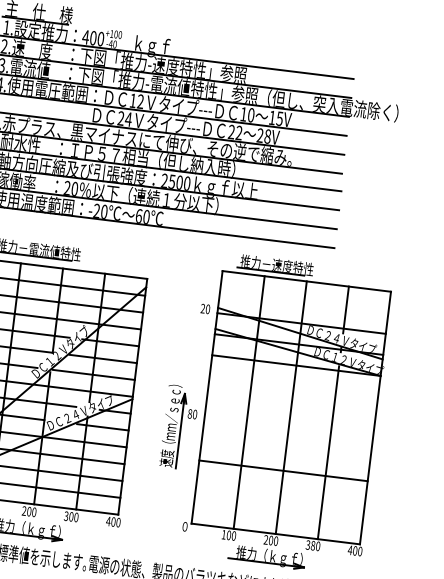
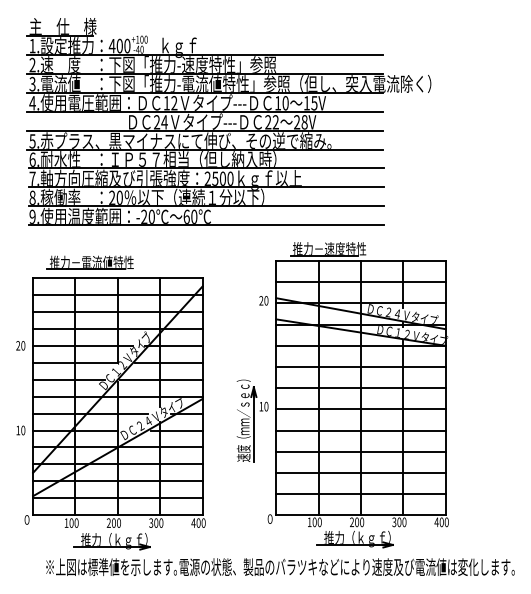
line: (303, 302) -> (360, 282), added
line: (293, 387) -> (360, 367), added
line: (290, 407) -> (360, 388), added
text: (190, 413) -> (261, 406), 80 -> 10
line: (288, 428) -> (360, 409), added
line: (285, 449) -> (360, 430), added
line: (280, 491) -> (360, 472), added
line: (277, 513) -> (360, 494), added
text: (313, 545) -> (399, 522), 380 -> 300

